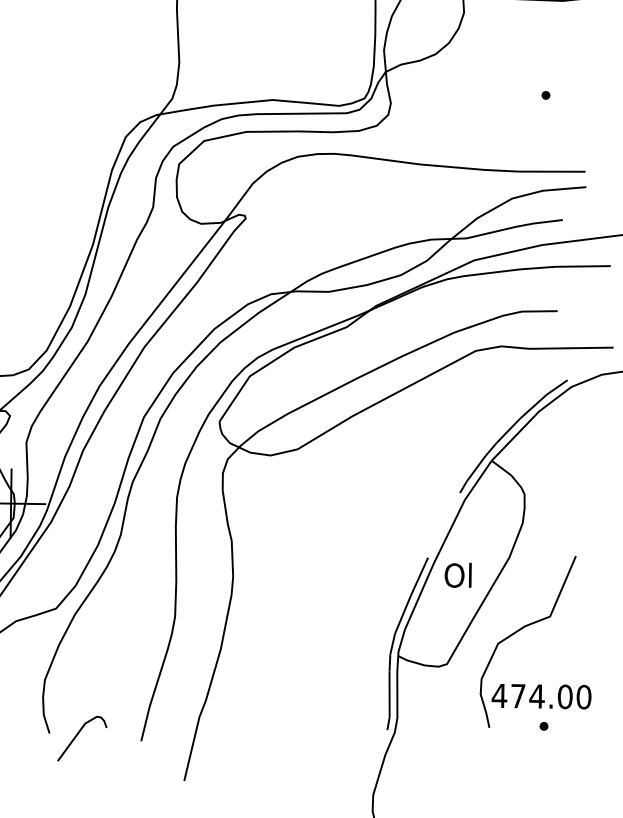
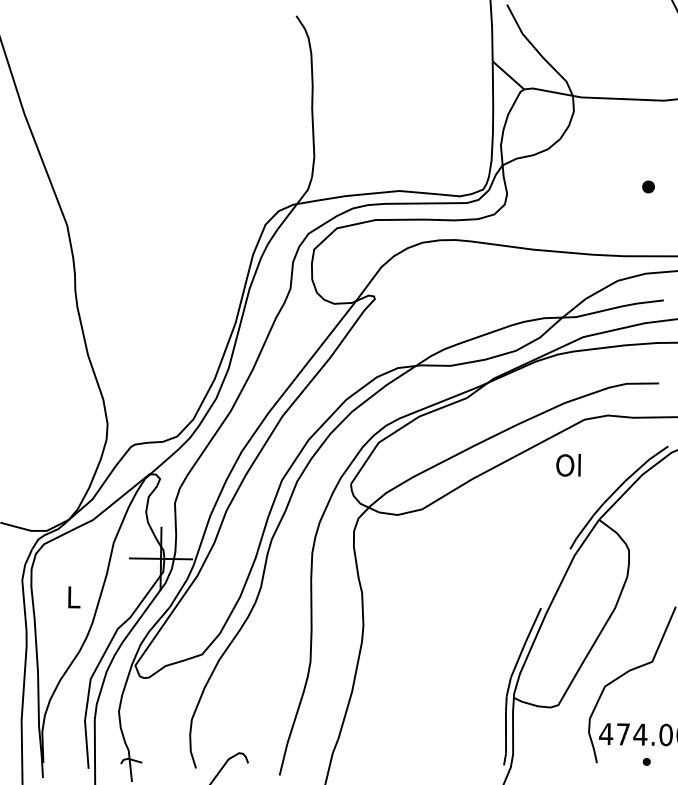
part: (545, 95) -> (648, 186), size x1.6
text: (458, 574) -> (568, 464), moved

